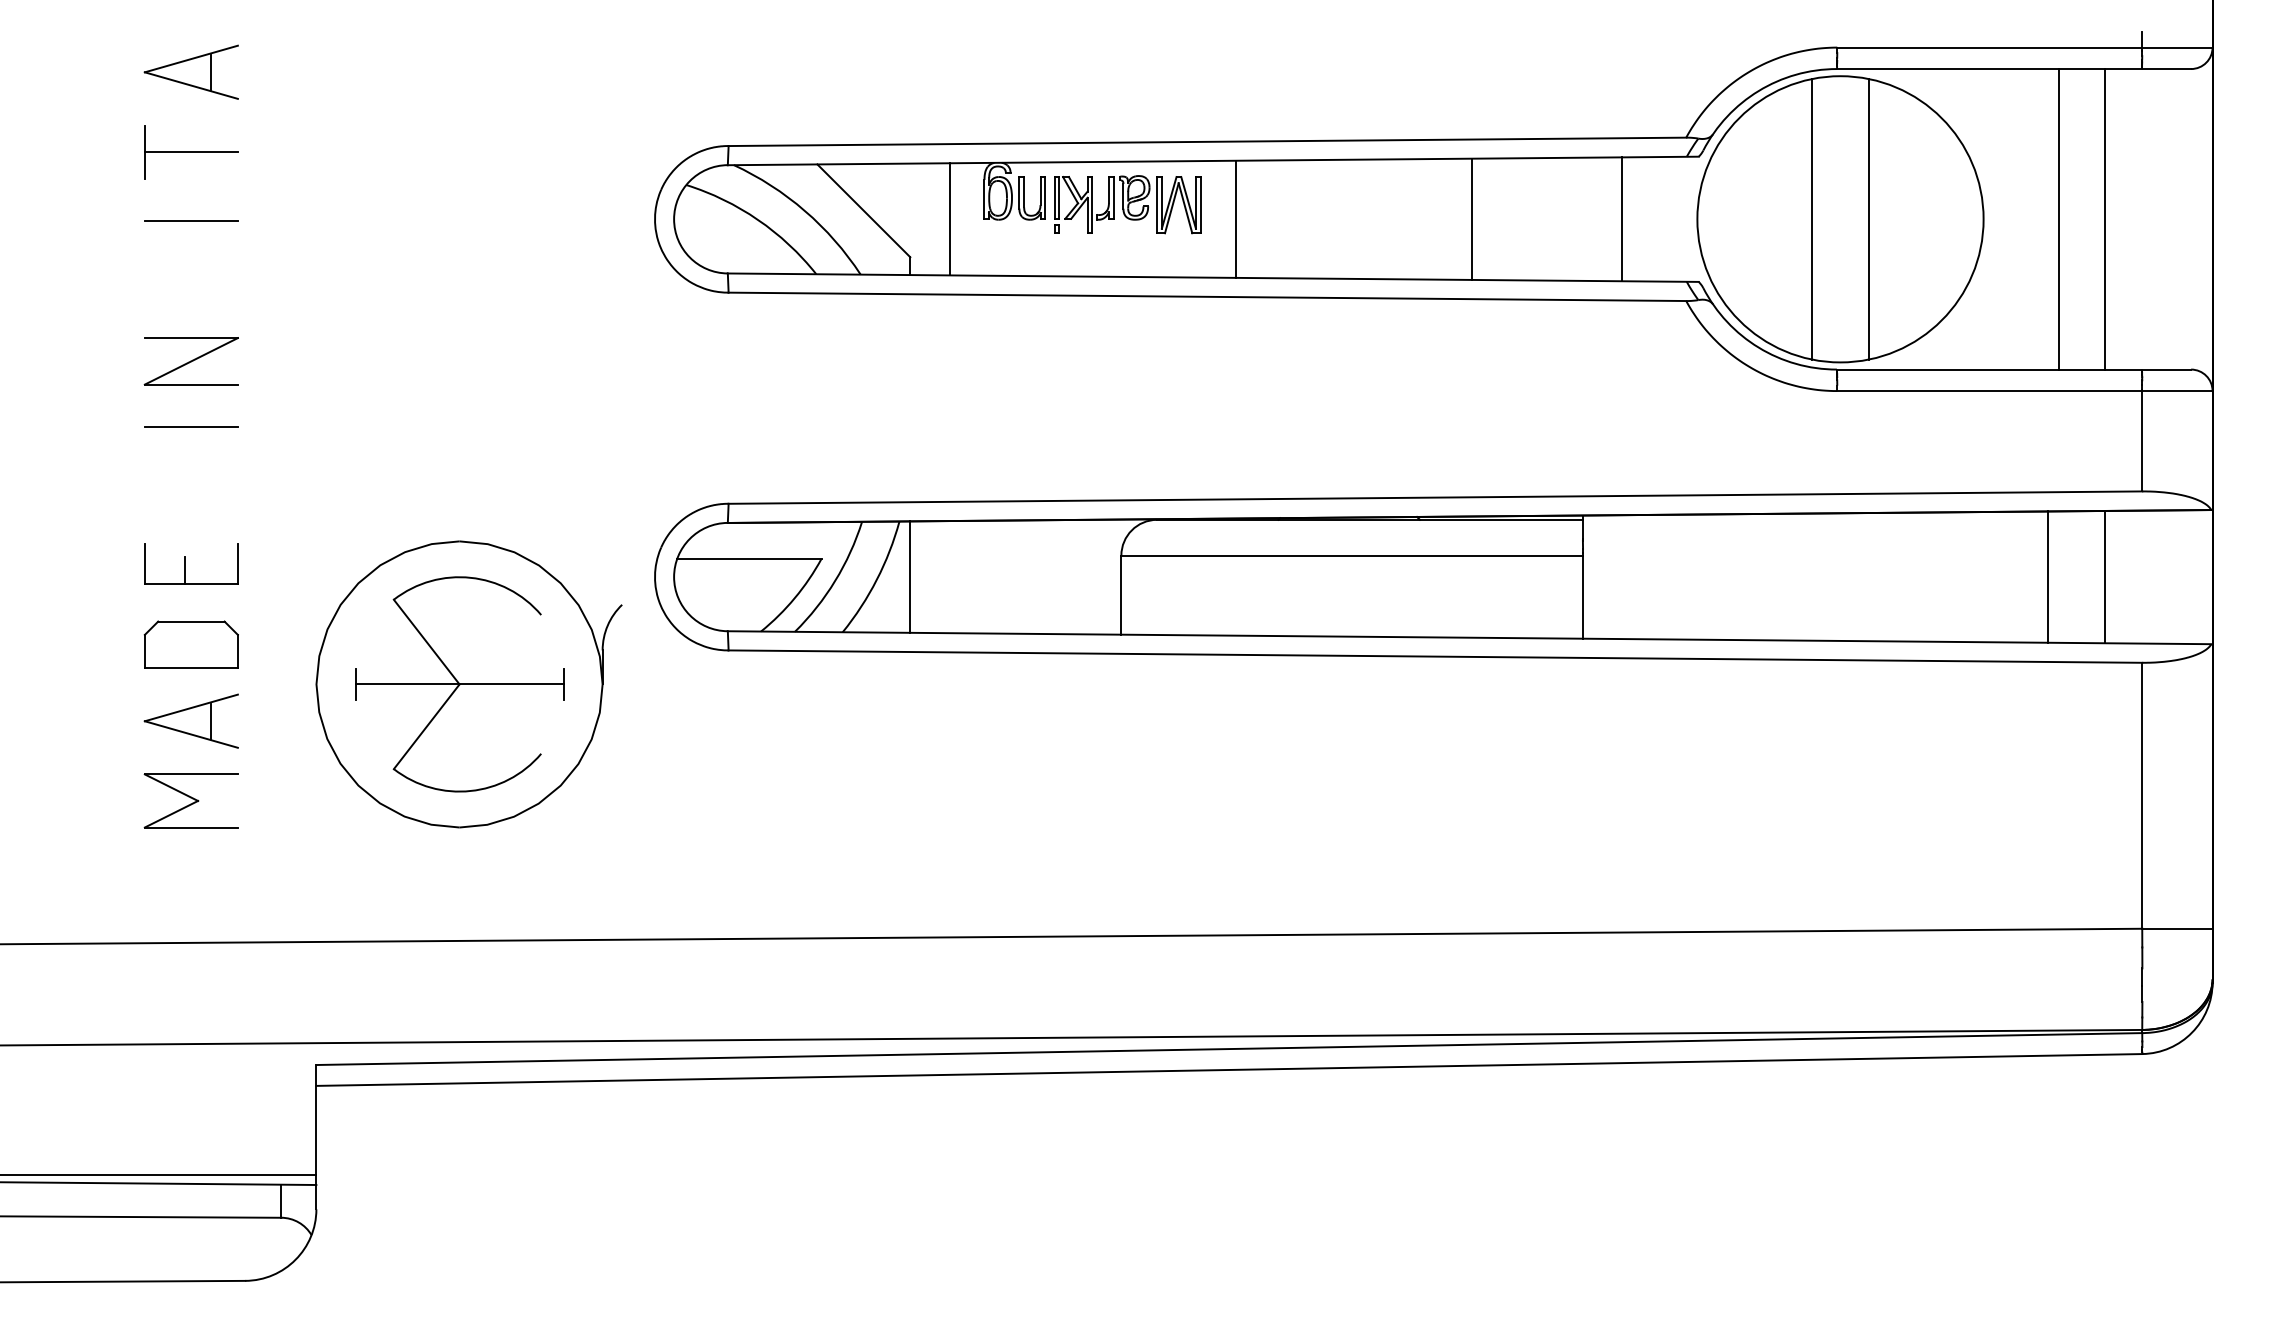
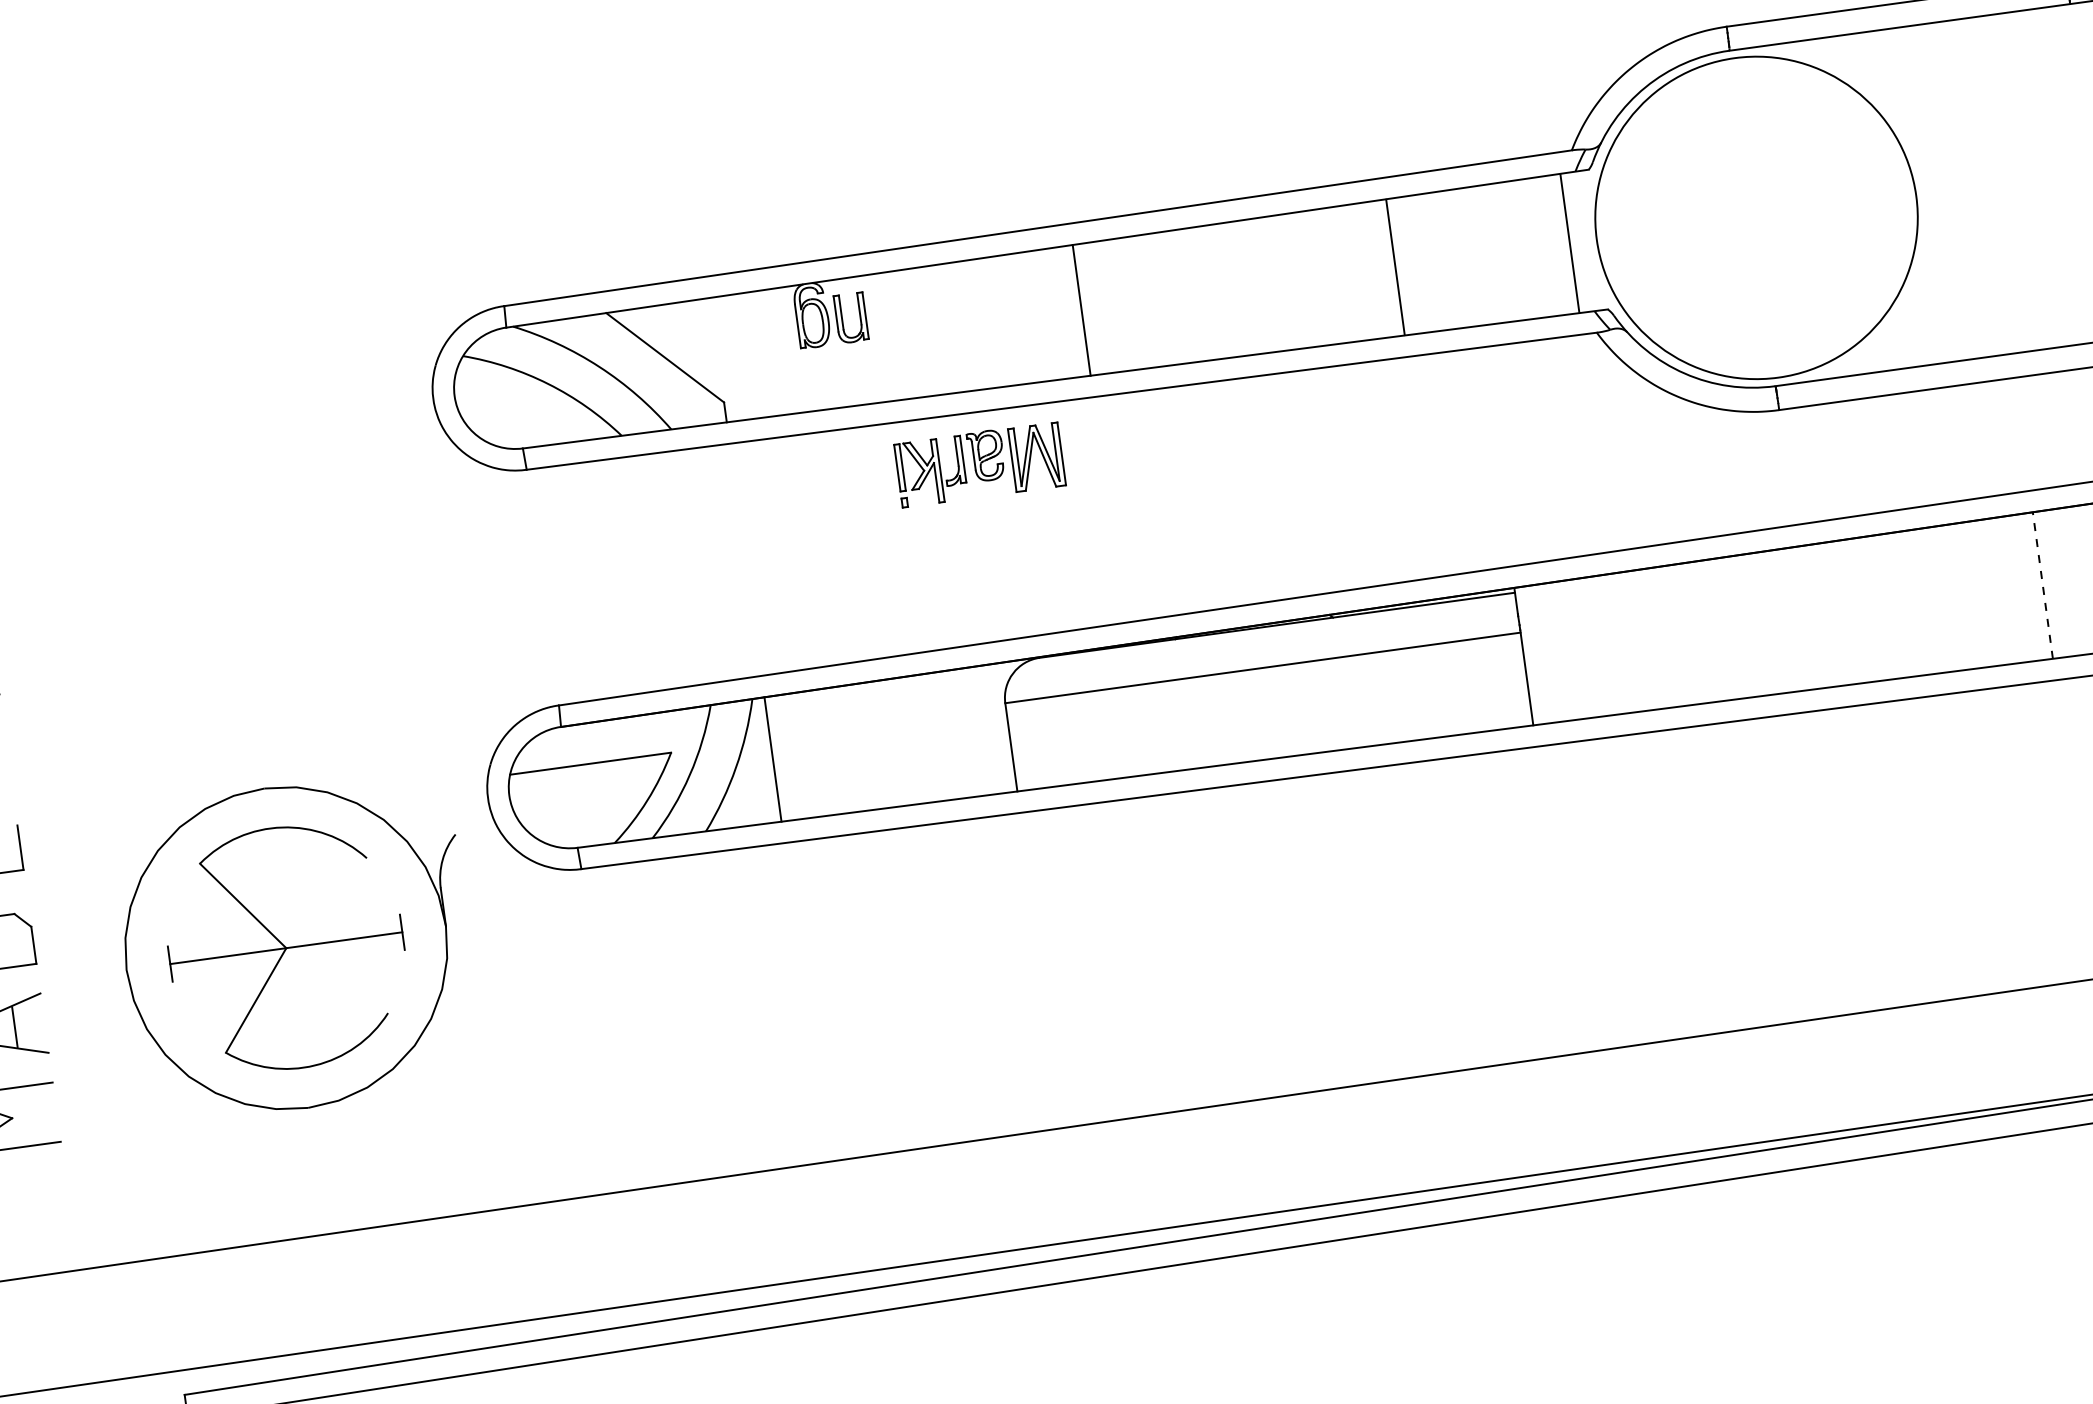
part: (1127, 204) -> (979, 464), moved
line: (1472, 218) -> (1395, 266), moved
line: (949, 219) -> (762, 354), removed
line: (1622, 219) -> (1570, 243), moved
line: (1811, 219) -> (1724, 222), removed
line: (1869, 219) -> (1788, 213), removed
line: (2058, 219) -> (1999, 184), removed
line: (2105, 219) -> (2052, 177), removed
line: (2048, 577) -> (2043, 585), solid -> dashed

